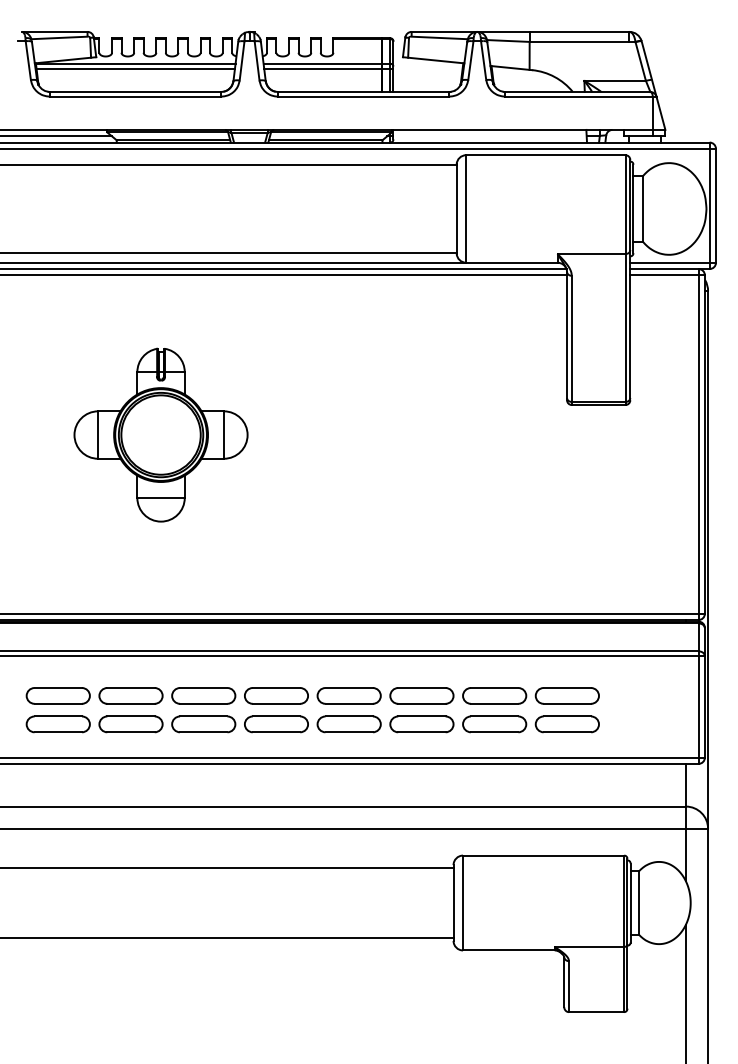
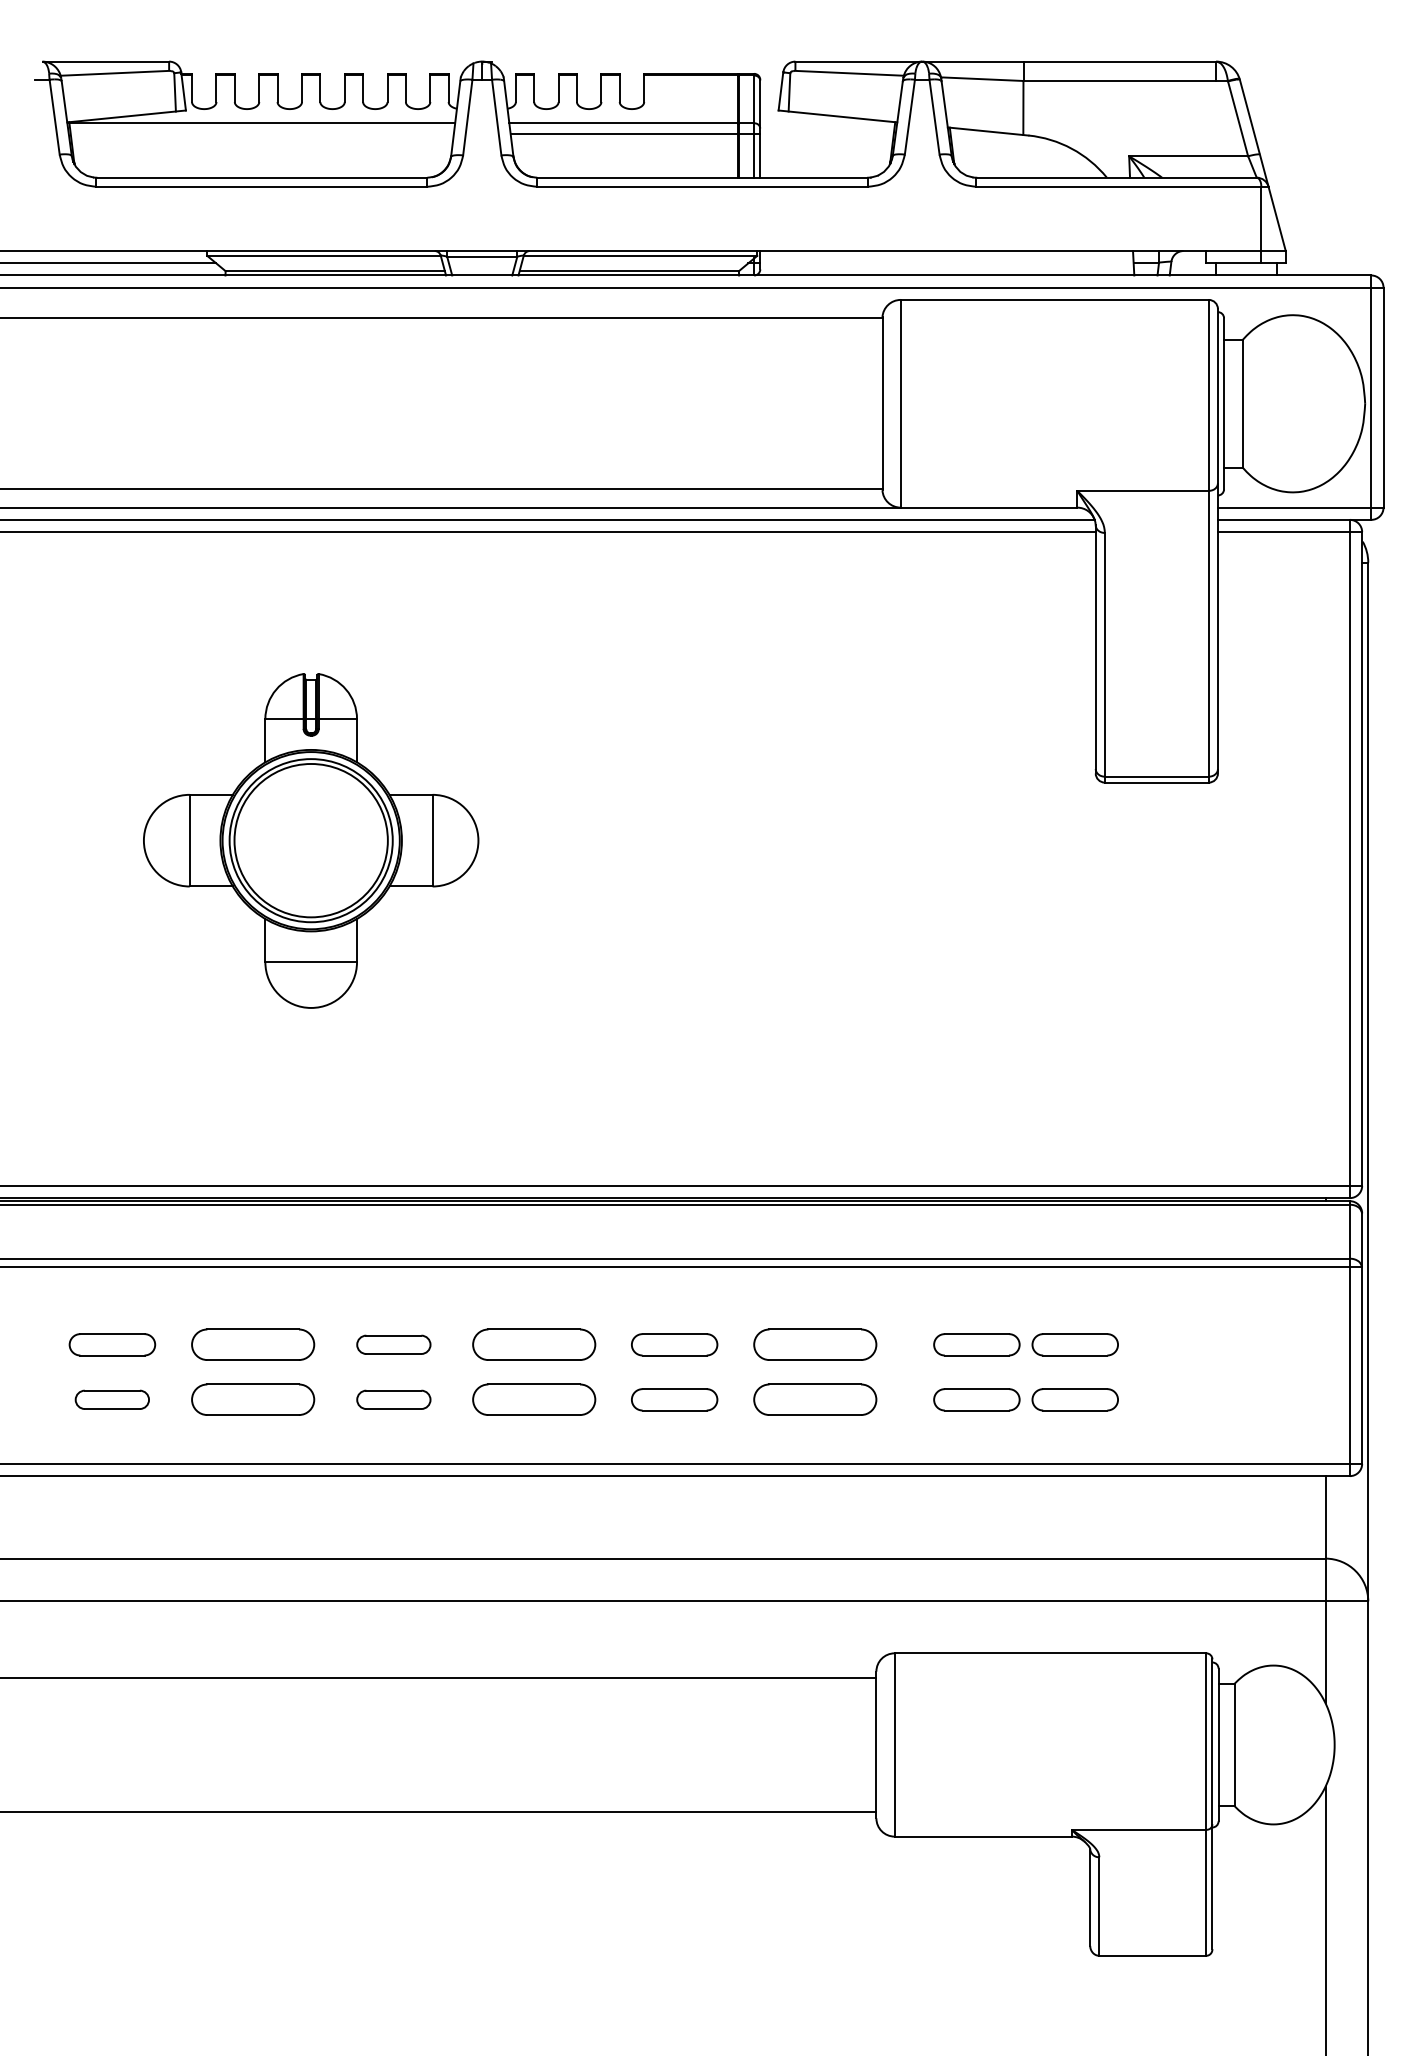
line: (135, 69) -> (261, 134), removed
part: (57, 695) -> (111, 1343), size x0.7
part: (203, 695) -> (393, 1343), size x0.6
part: (348, 695) -> (673, 1343), size x0.7
part: (530, 695) -> (1025, 1343), size x0.7
part: (57, 724) -> (111, 1399), size x0.6
part: (203, 724) -> (393, 1399), size x0.6
part: (348, 724) -> (673, 1399), size x0.7
part: (530, 724) -> (1025, 1399), size x0.7

